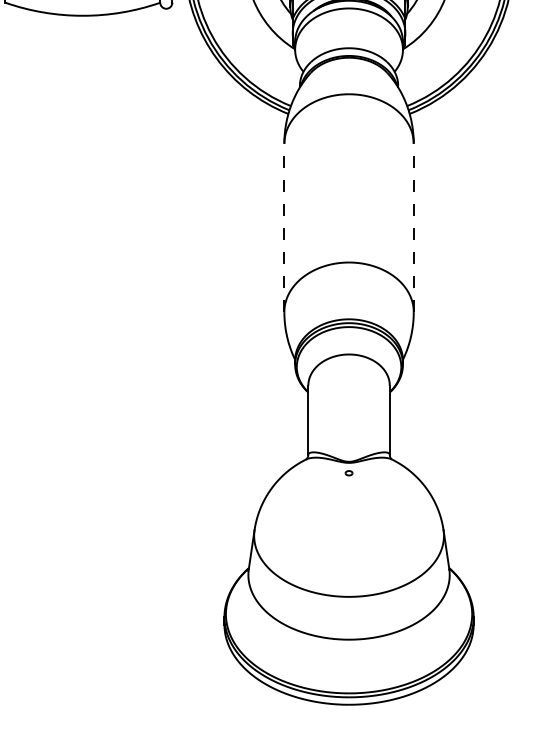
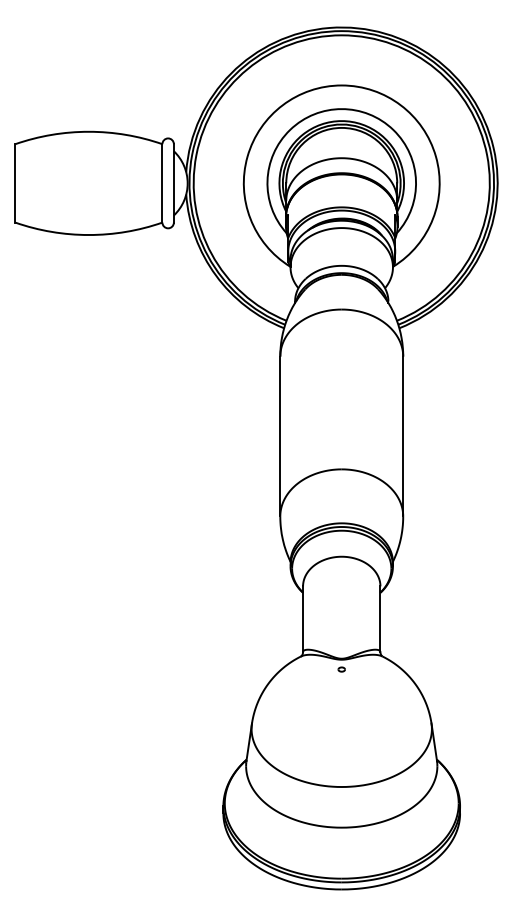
line: (284, 227) -> (280, 436), dashed -> solid
line: (414, 227) -> (403, 436), dashed -> solid

